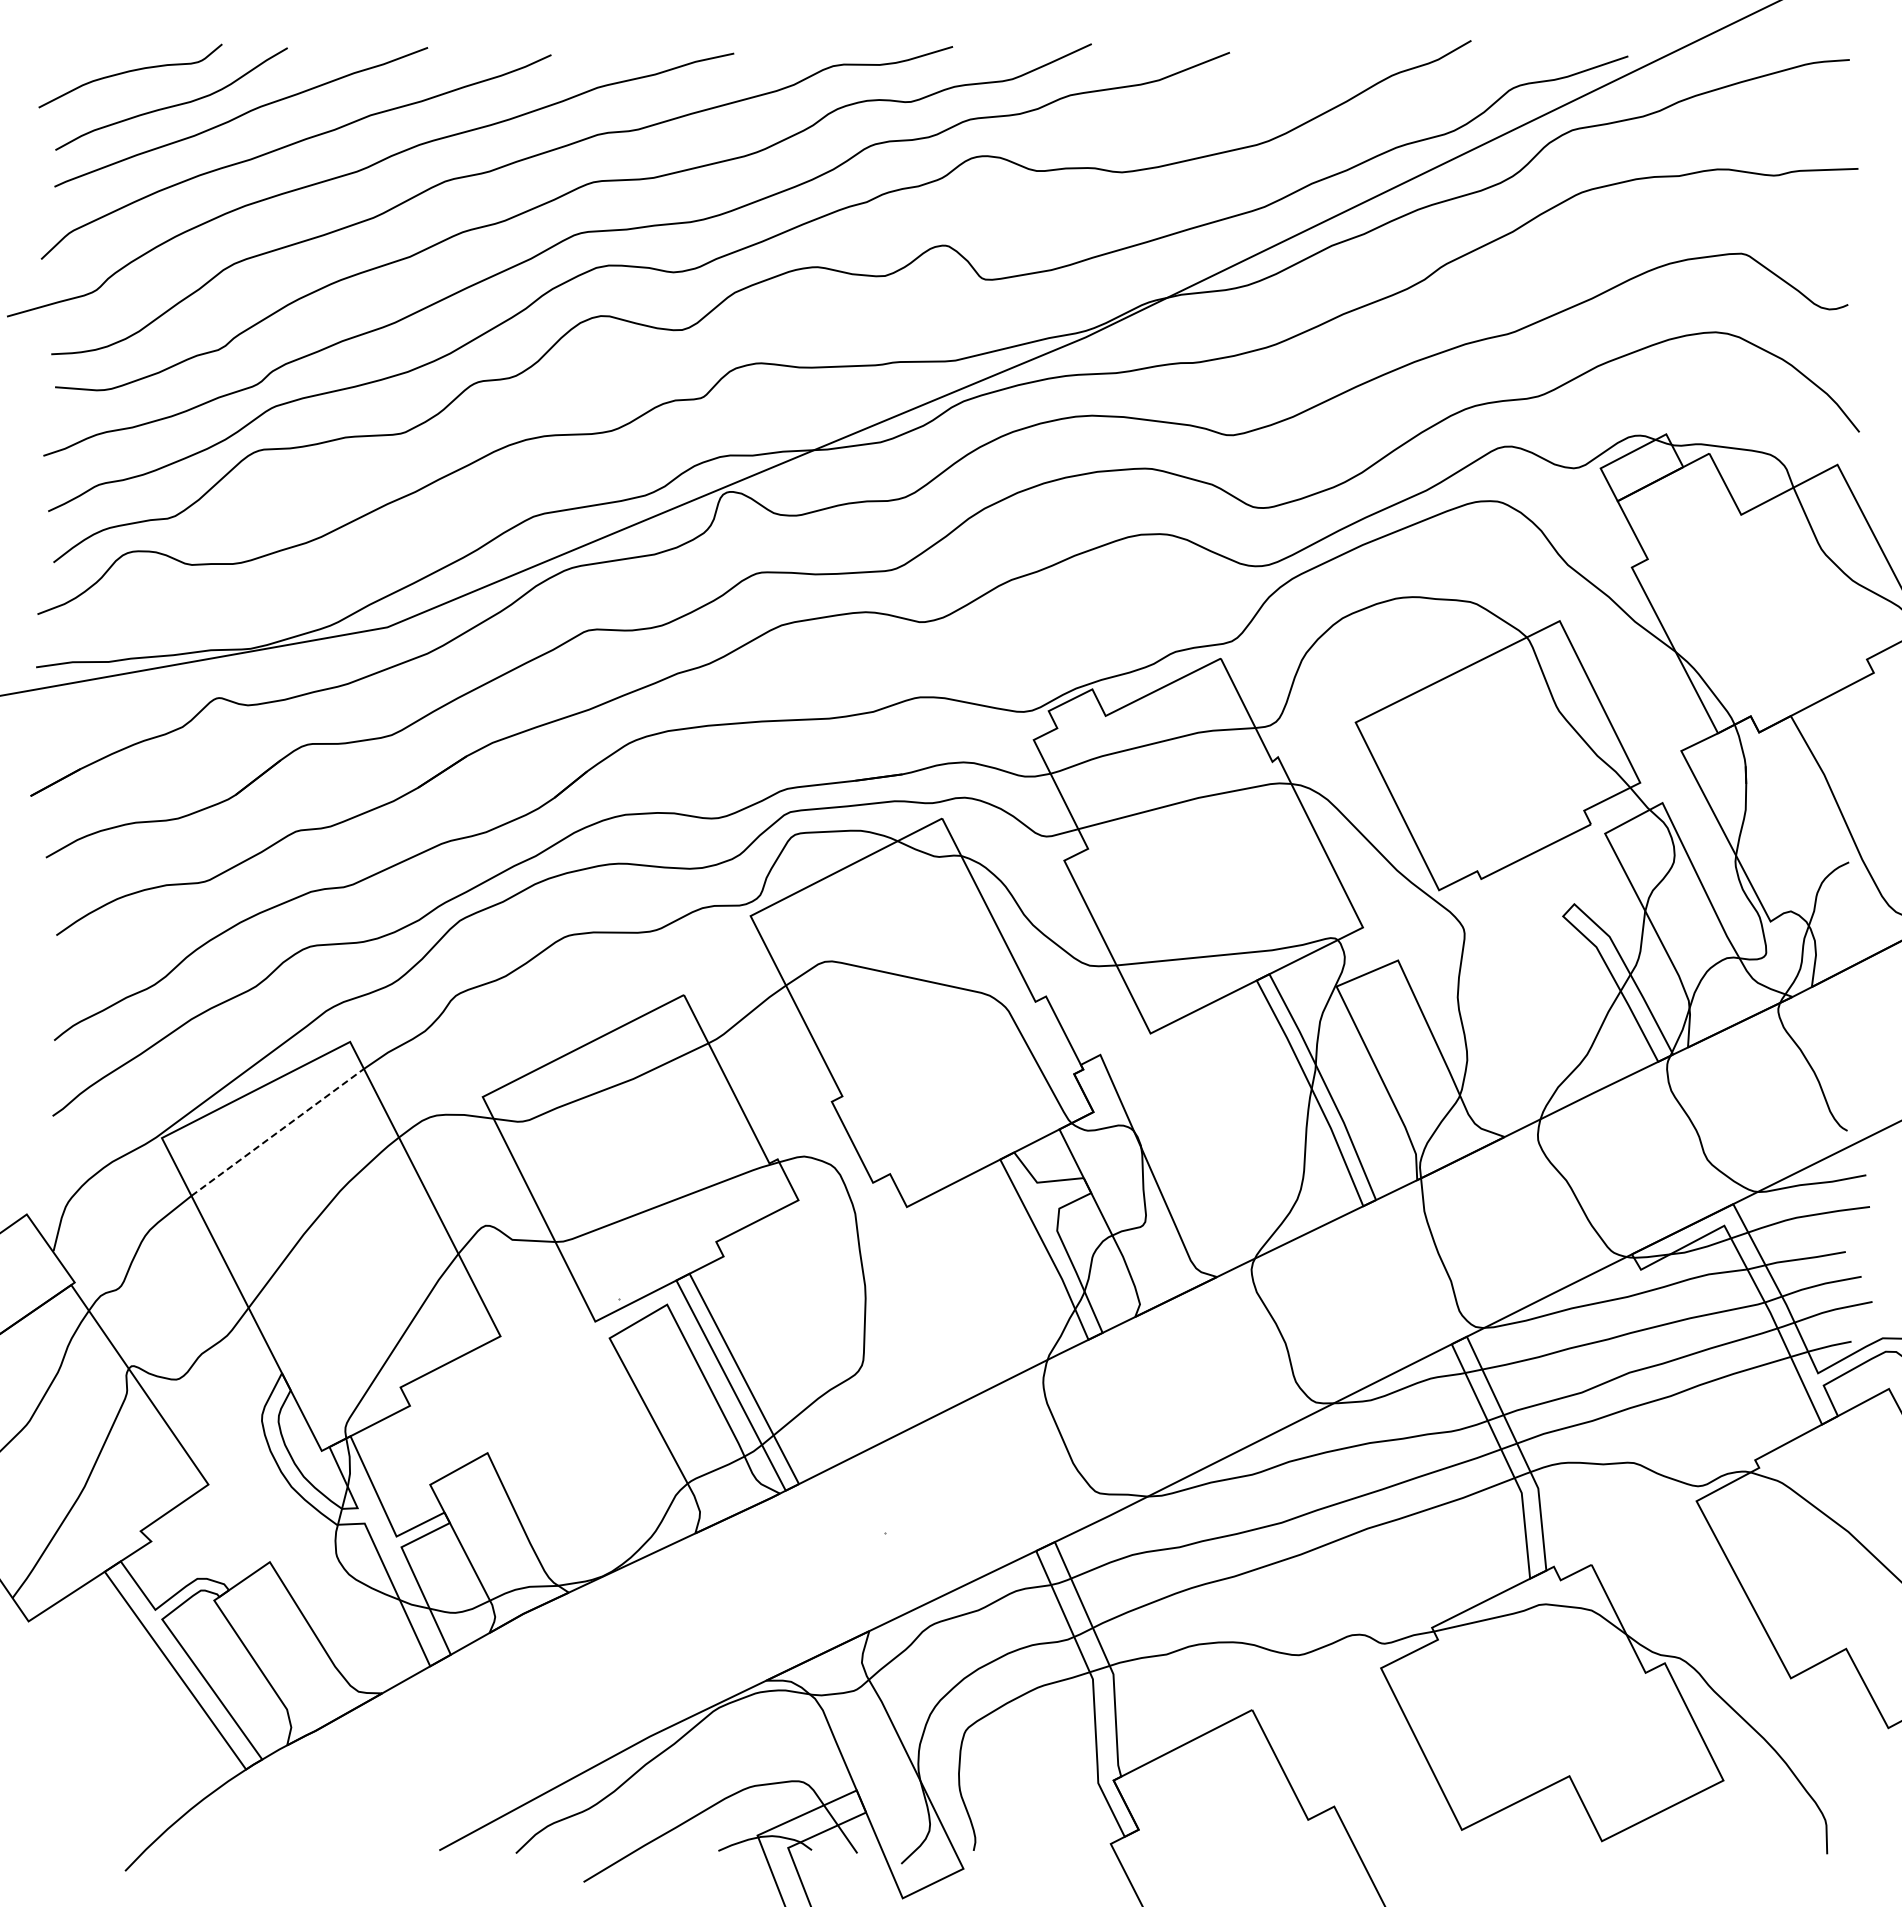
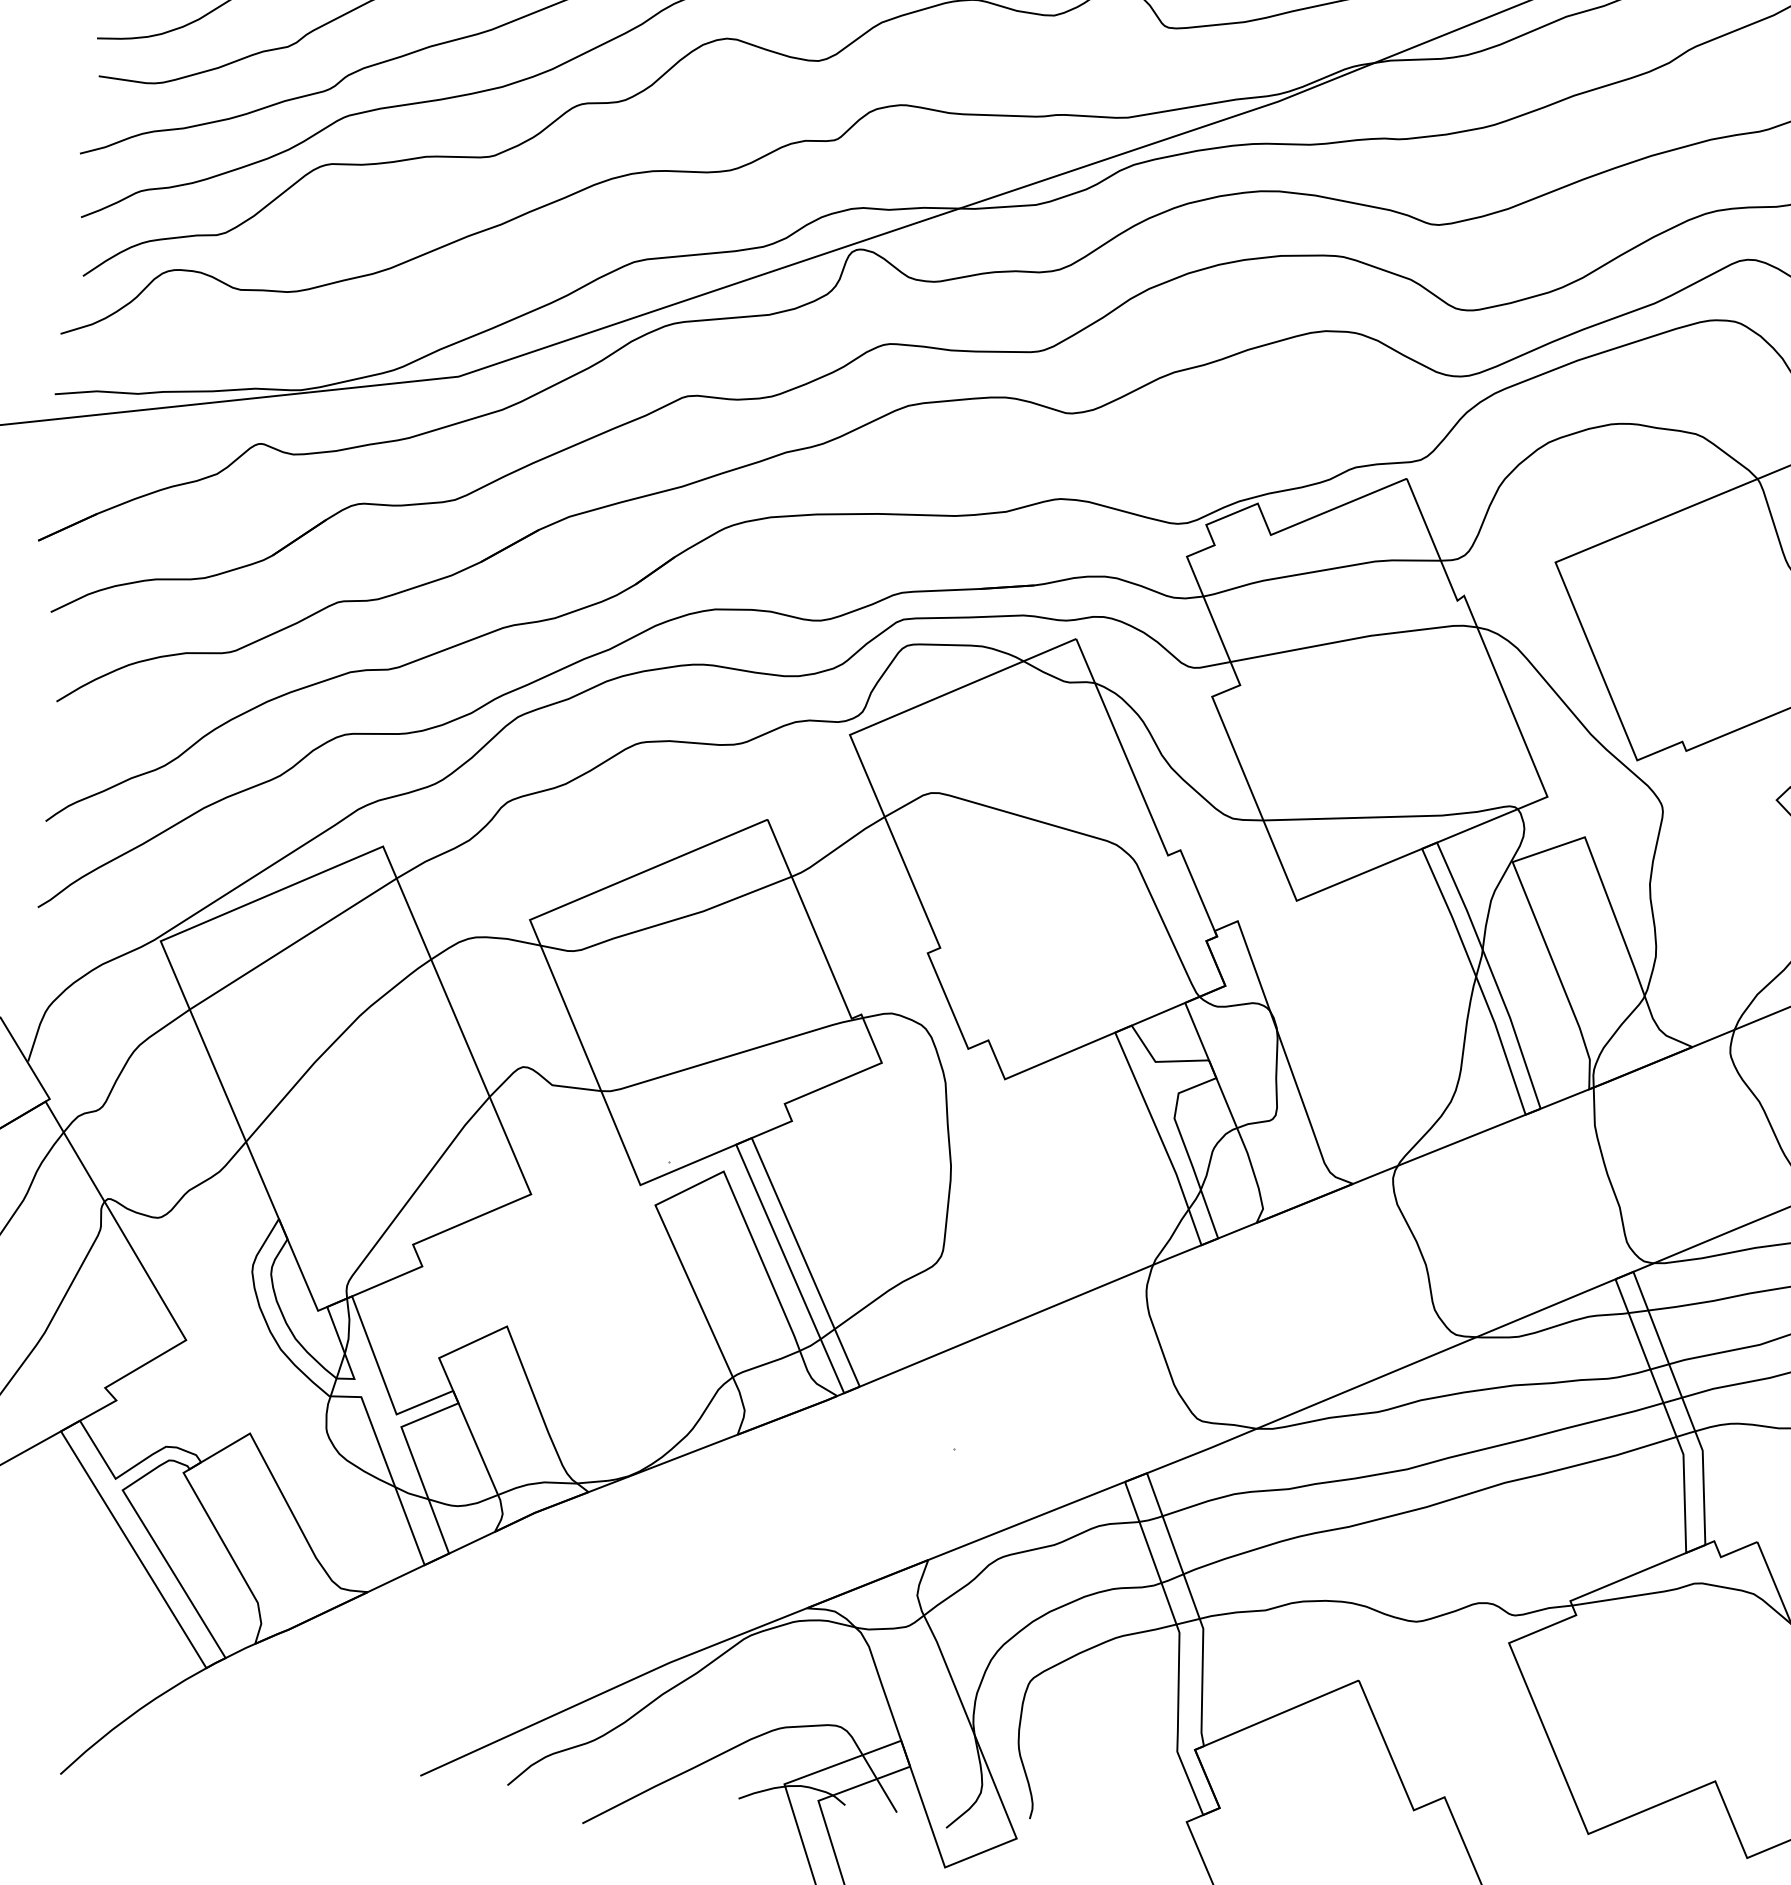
line: (278, 1132) -> (294, 944), dashed -> solid

